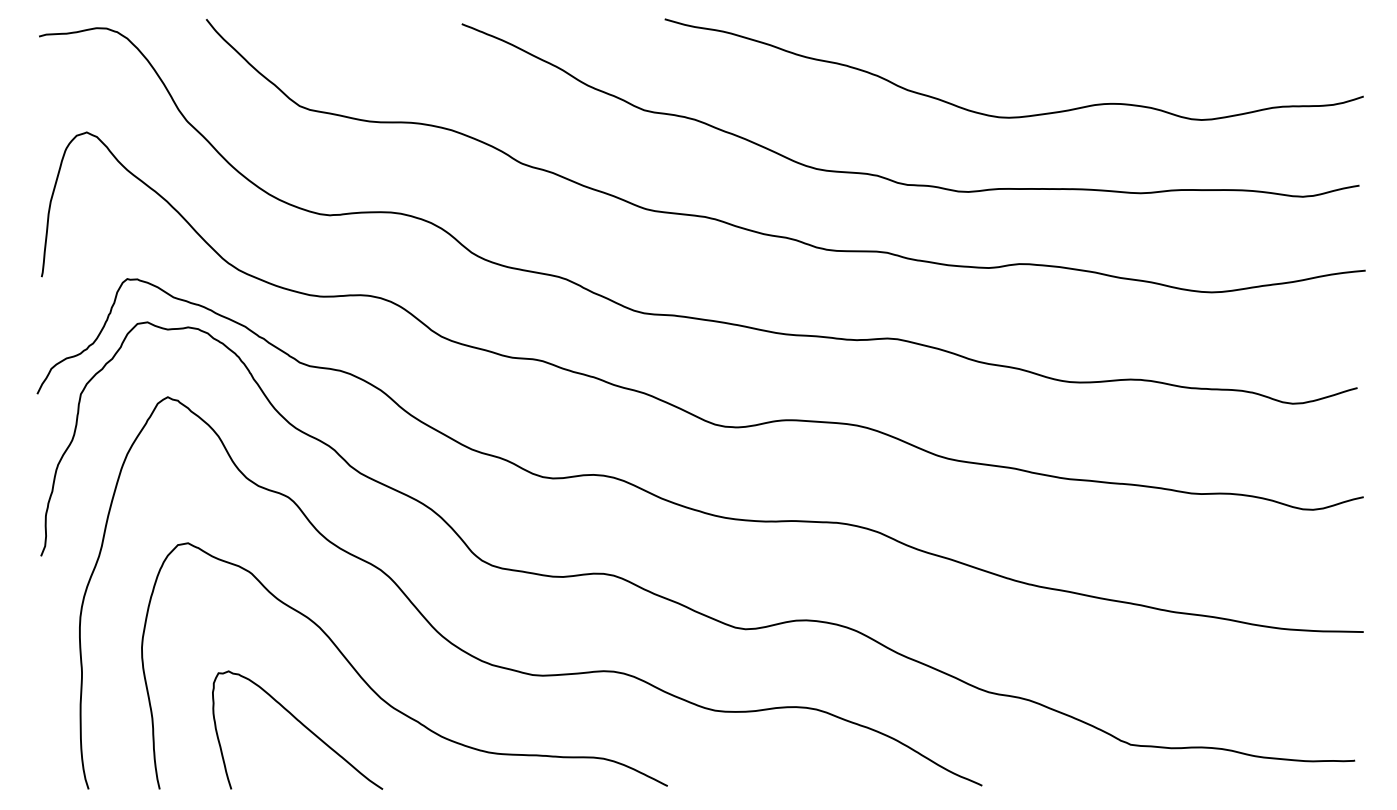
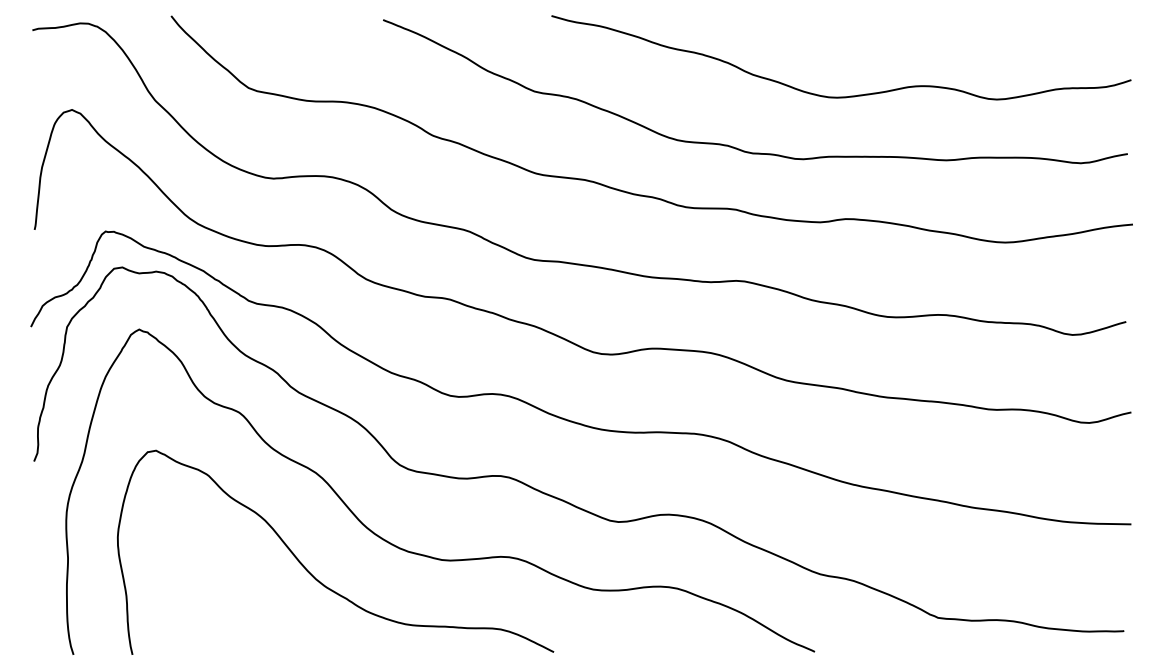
curve: (301, 724) -> (250, 601), removed

